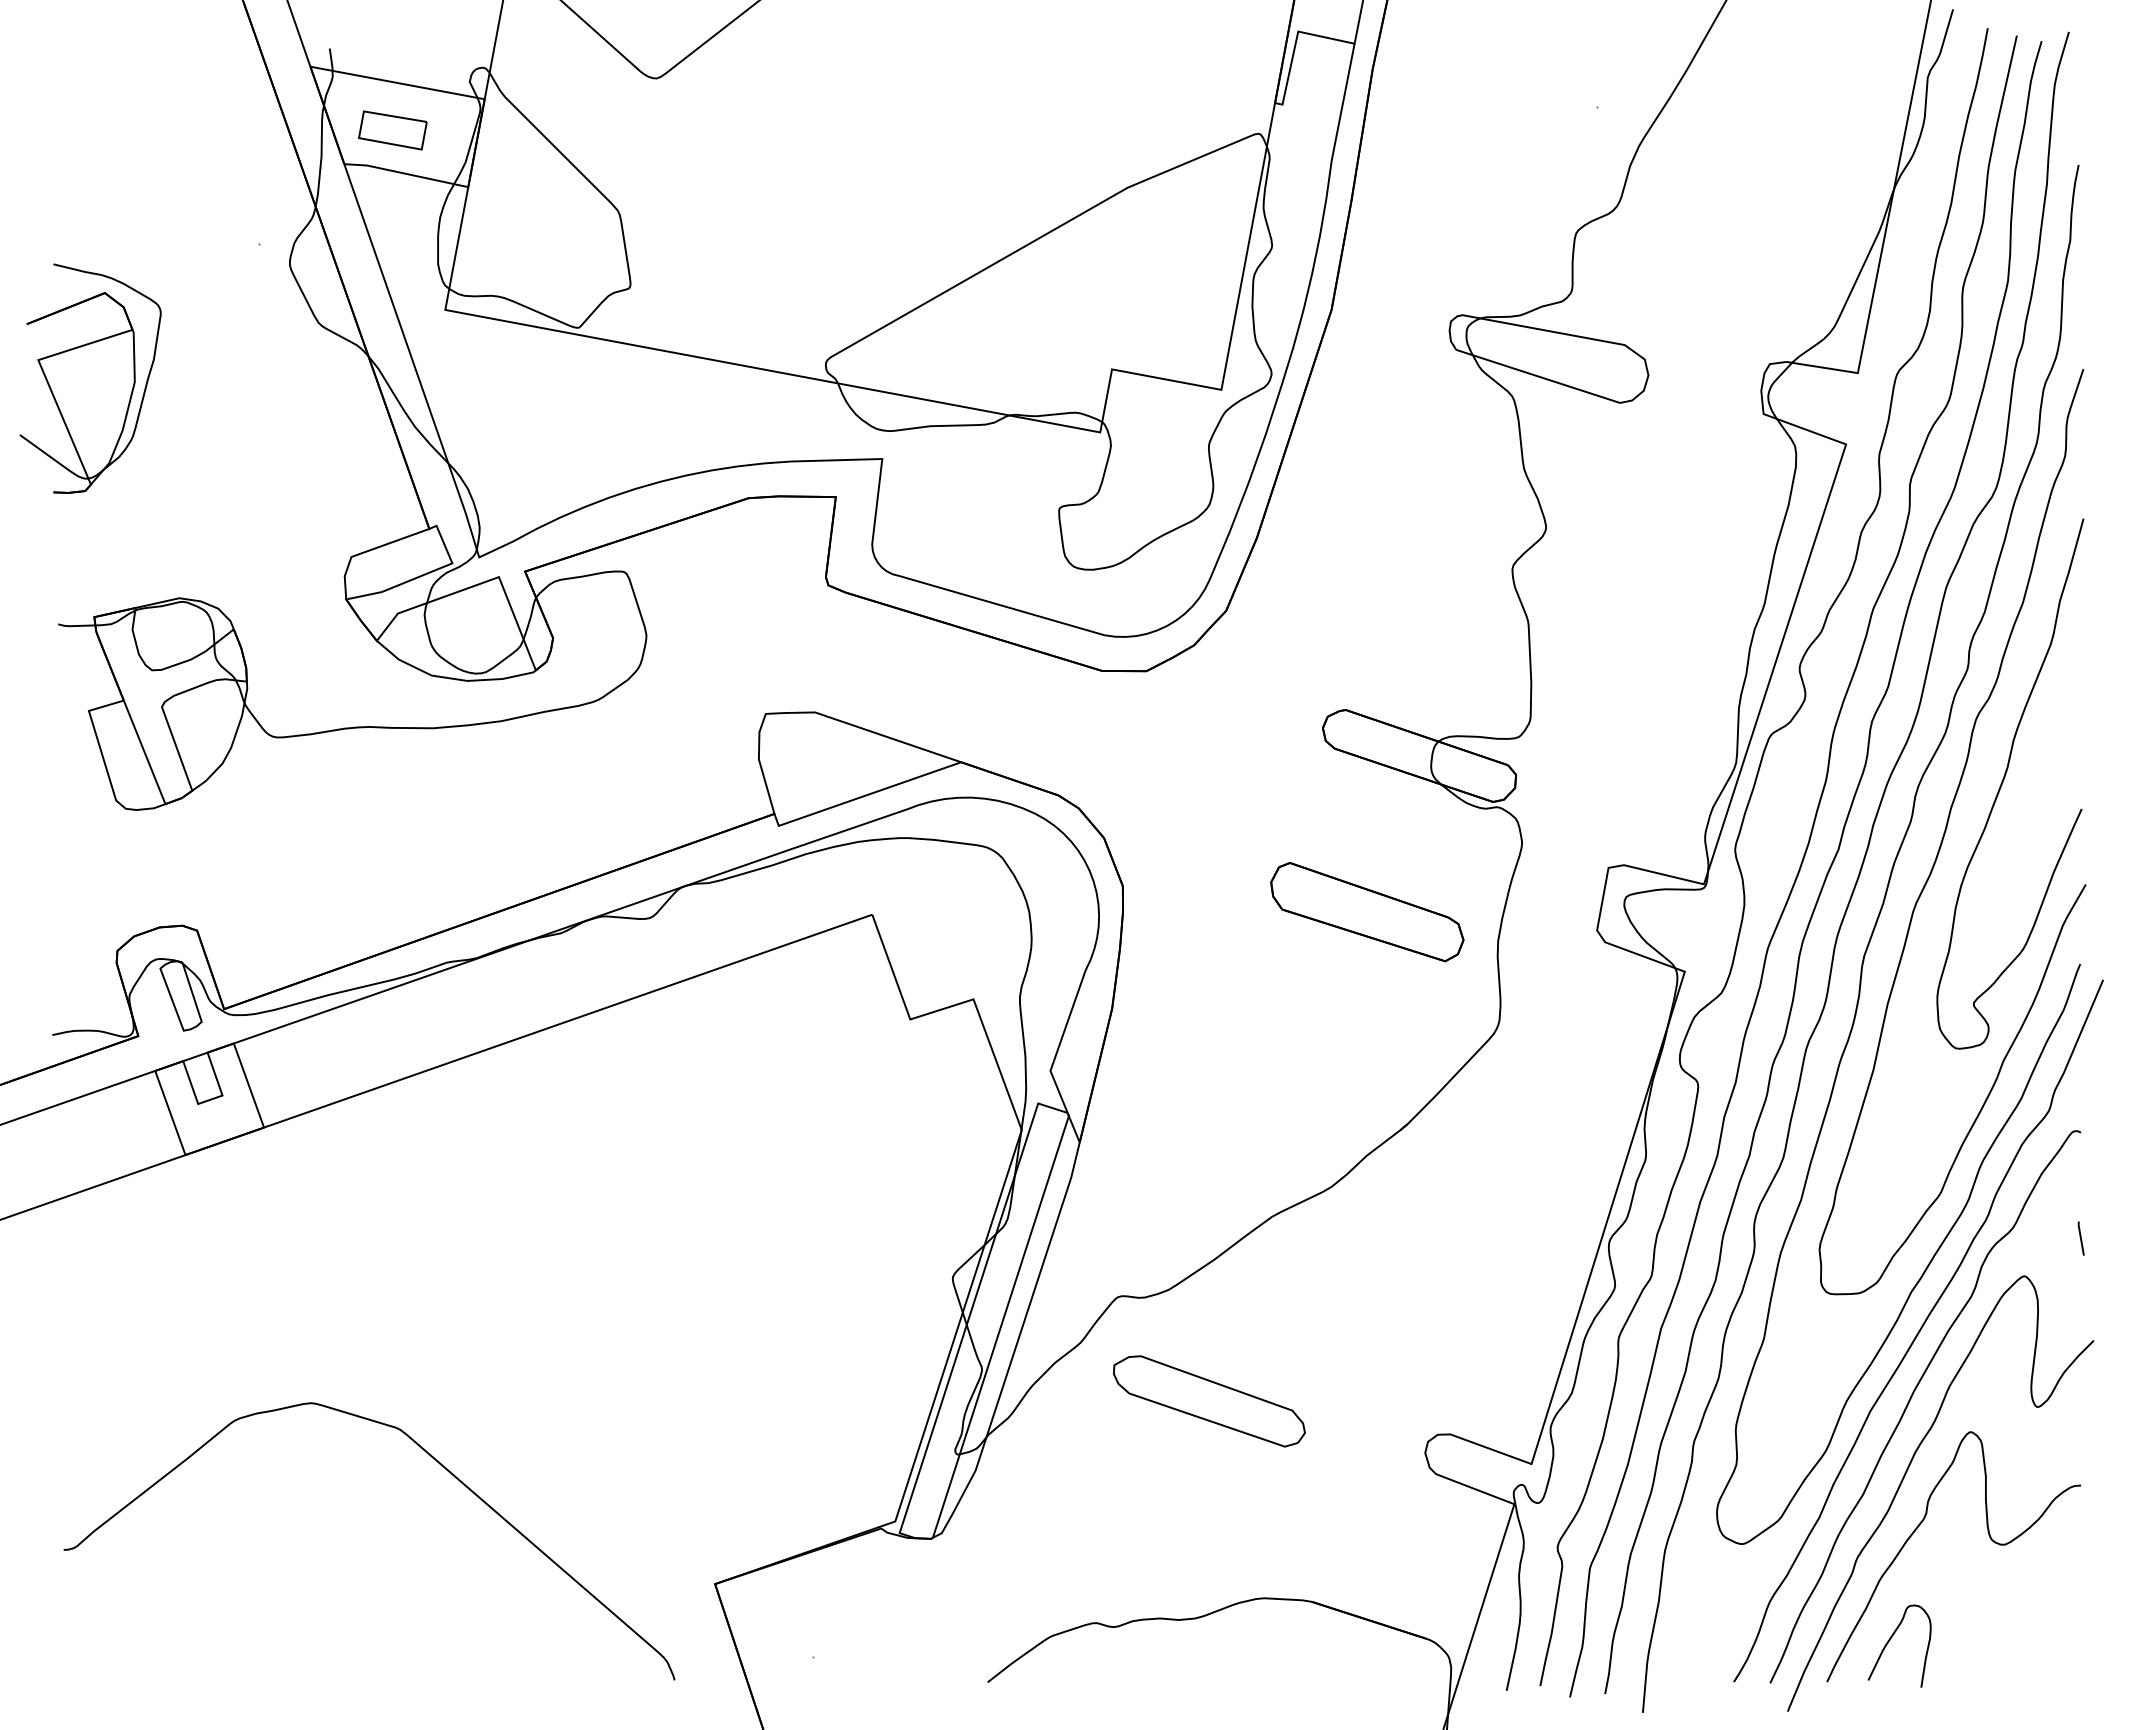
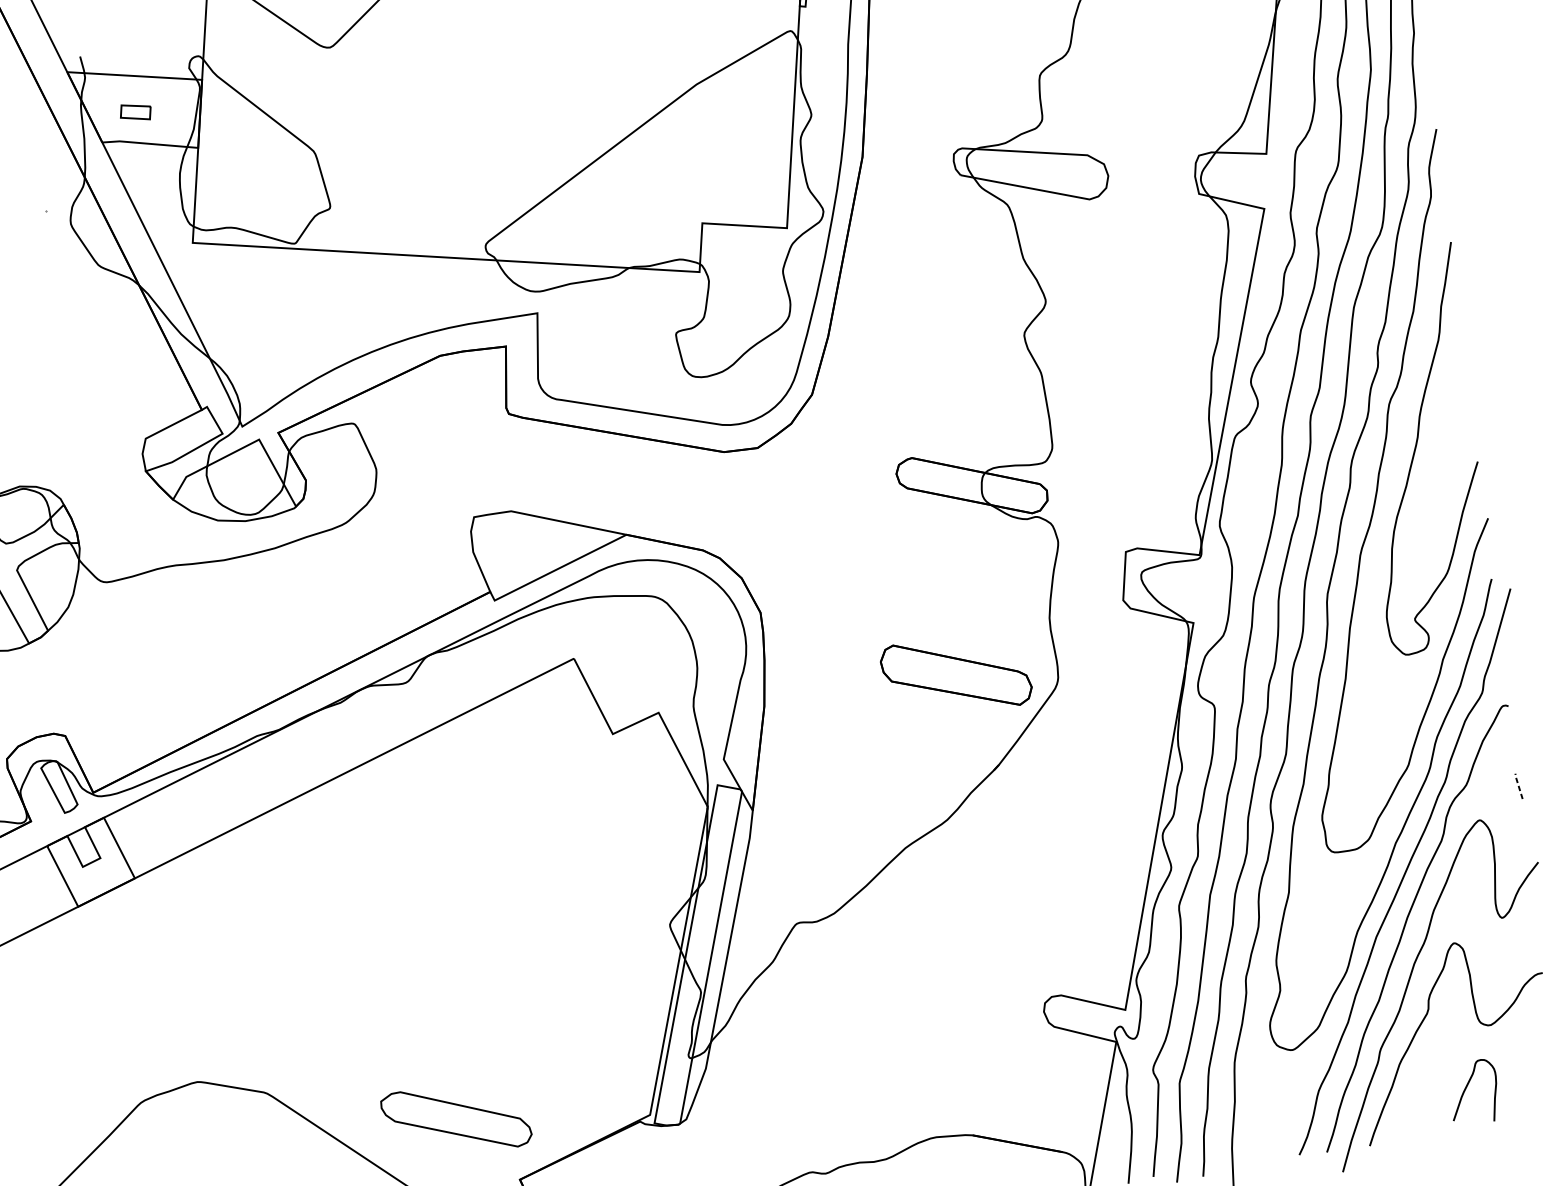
part: (392, 130) -> (135, 112), size x0.6
part: (1367, 912) -> (956, 675), moved
line: (2080, 1237) -> (1518, 785), solid -> dashed
part: (1209, 1401) -> (456, 1119), moved
curve: (1890, 1640) -> (1466, 1088), moved

